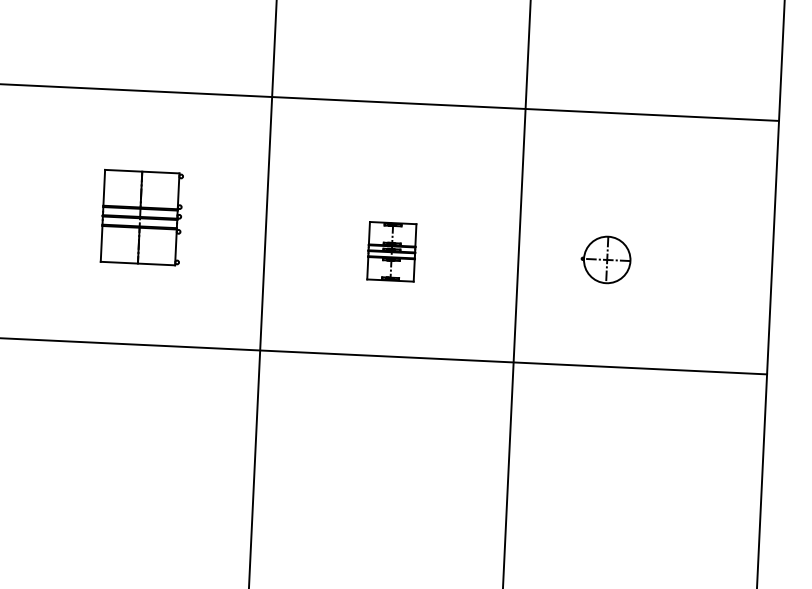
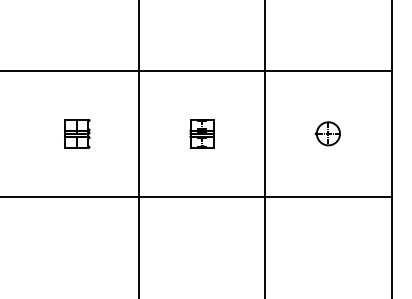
part: (142, 217) -> (77, 133), size x0.62
part: (390, 251) -> (201, 133), moved
part: (605, 259) -> (327, 133), moved

